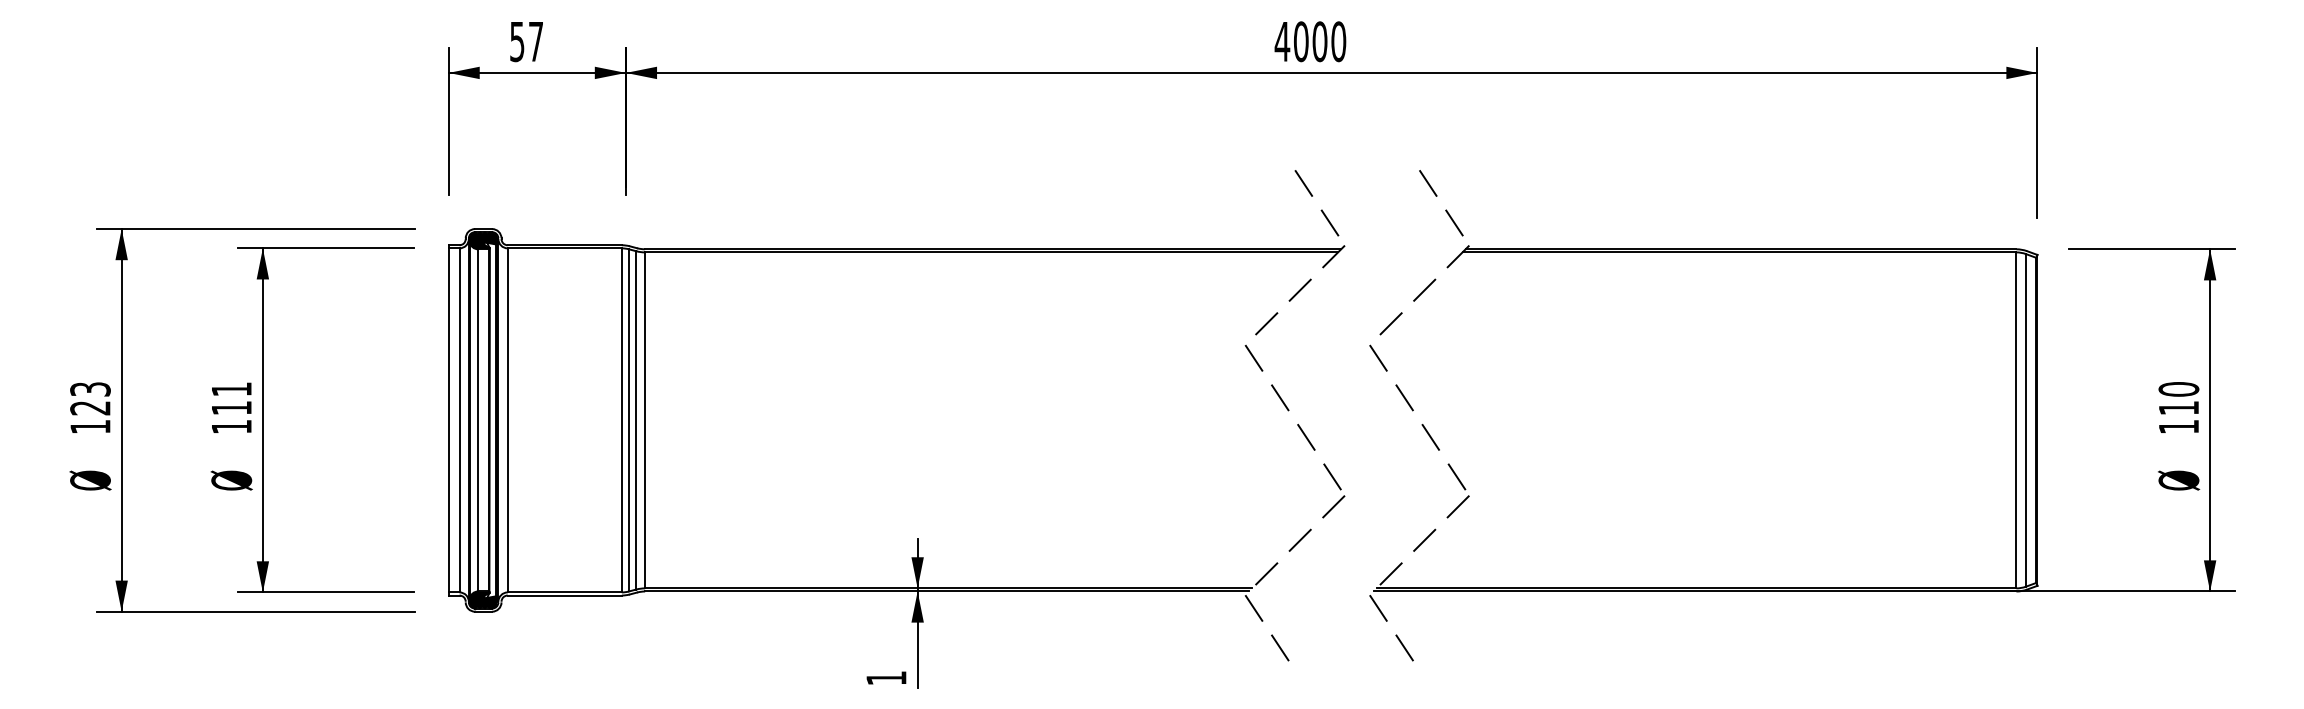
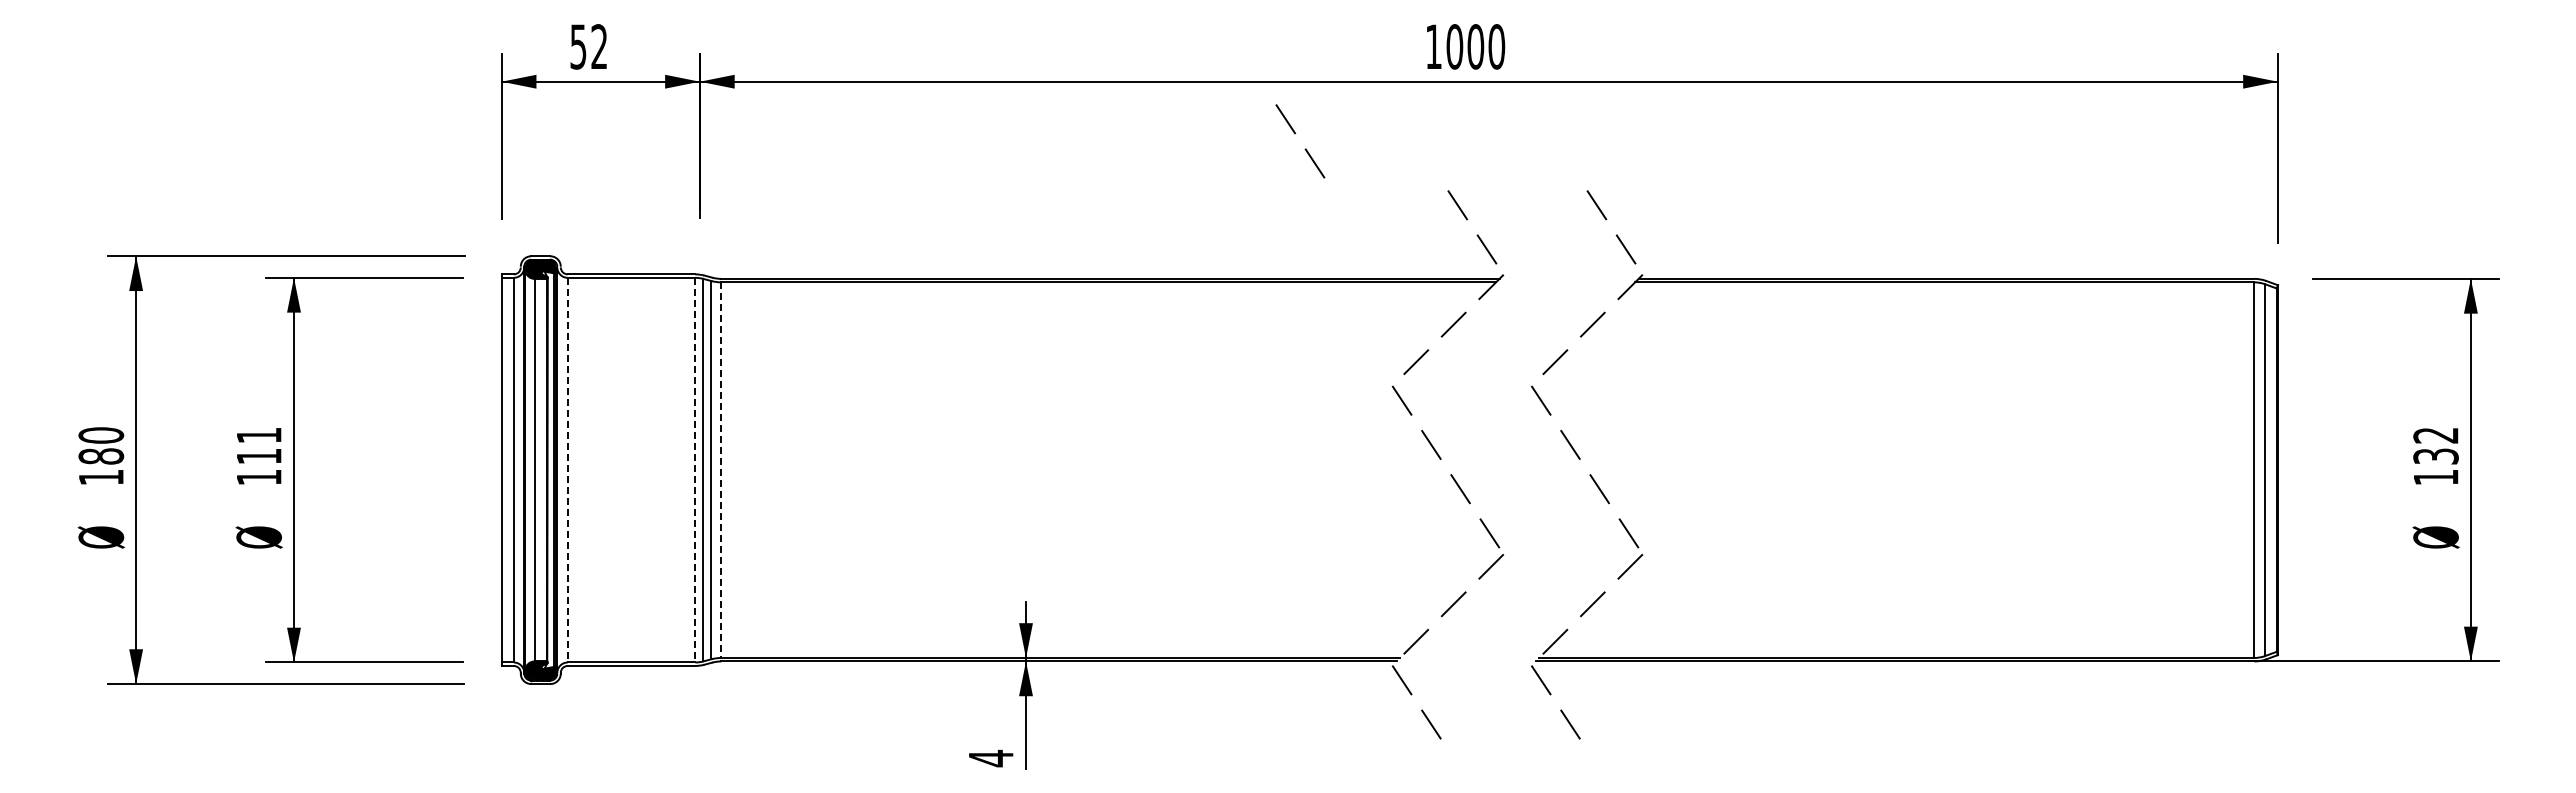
text: (536, 41) -> (599, 46), 57 -> 52
text: (1282, 41) -> (1433, 46), 4000 -> 1000
line: (1167, 132) -> (1305, 148), added
text: (90, 398) -> (101, 445), 123 -> 180
text: (2178, 398) -> (2435, 445), 110 -> 132
line: (507, 420) -> (567, 470), solid -> dashed
line: (622, 420) -> (695, 470), solid -> dashed
line: (645, 420) -> (721, 470), solid -> dashed
text: (886, 678) -> (991, 758), 1 -> 4

